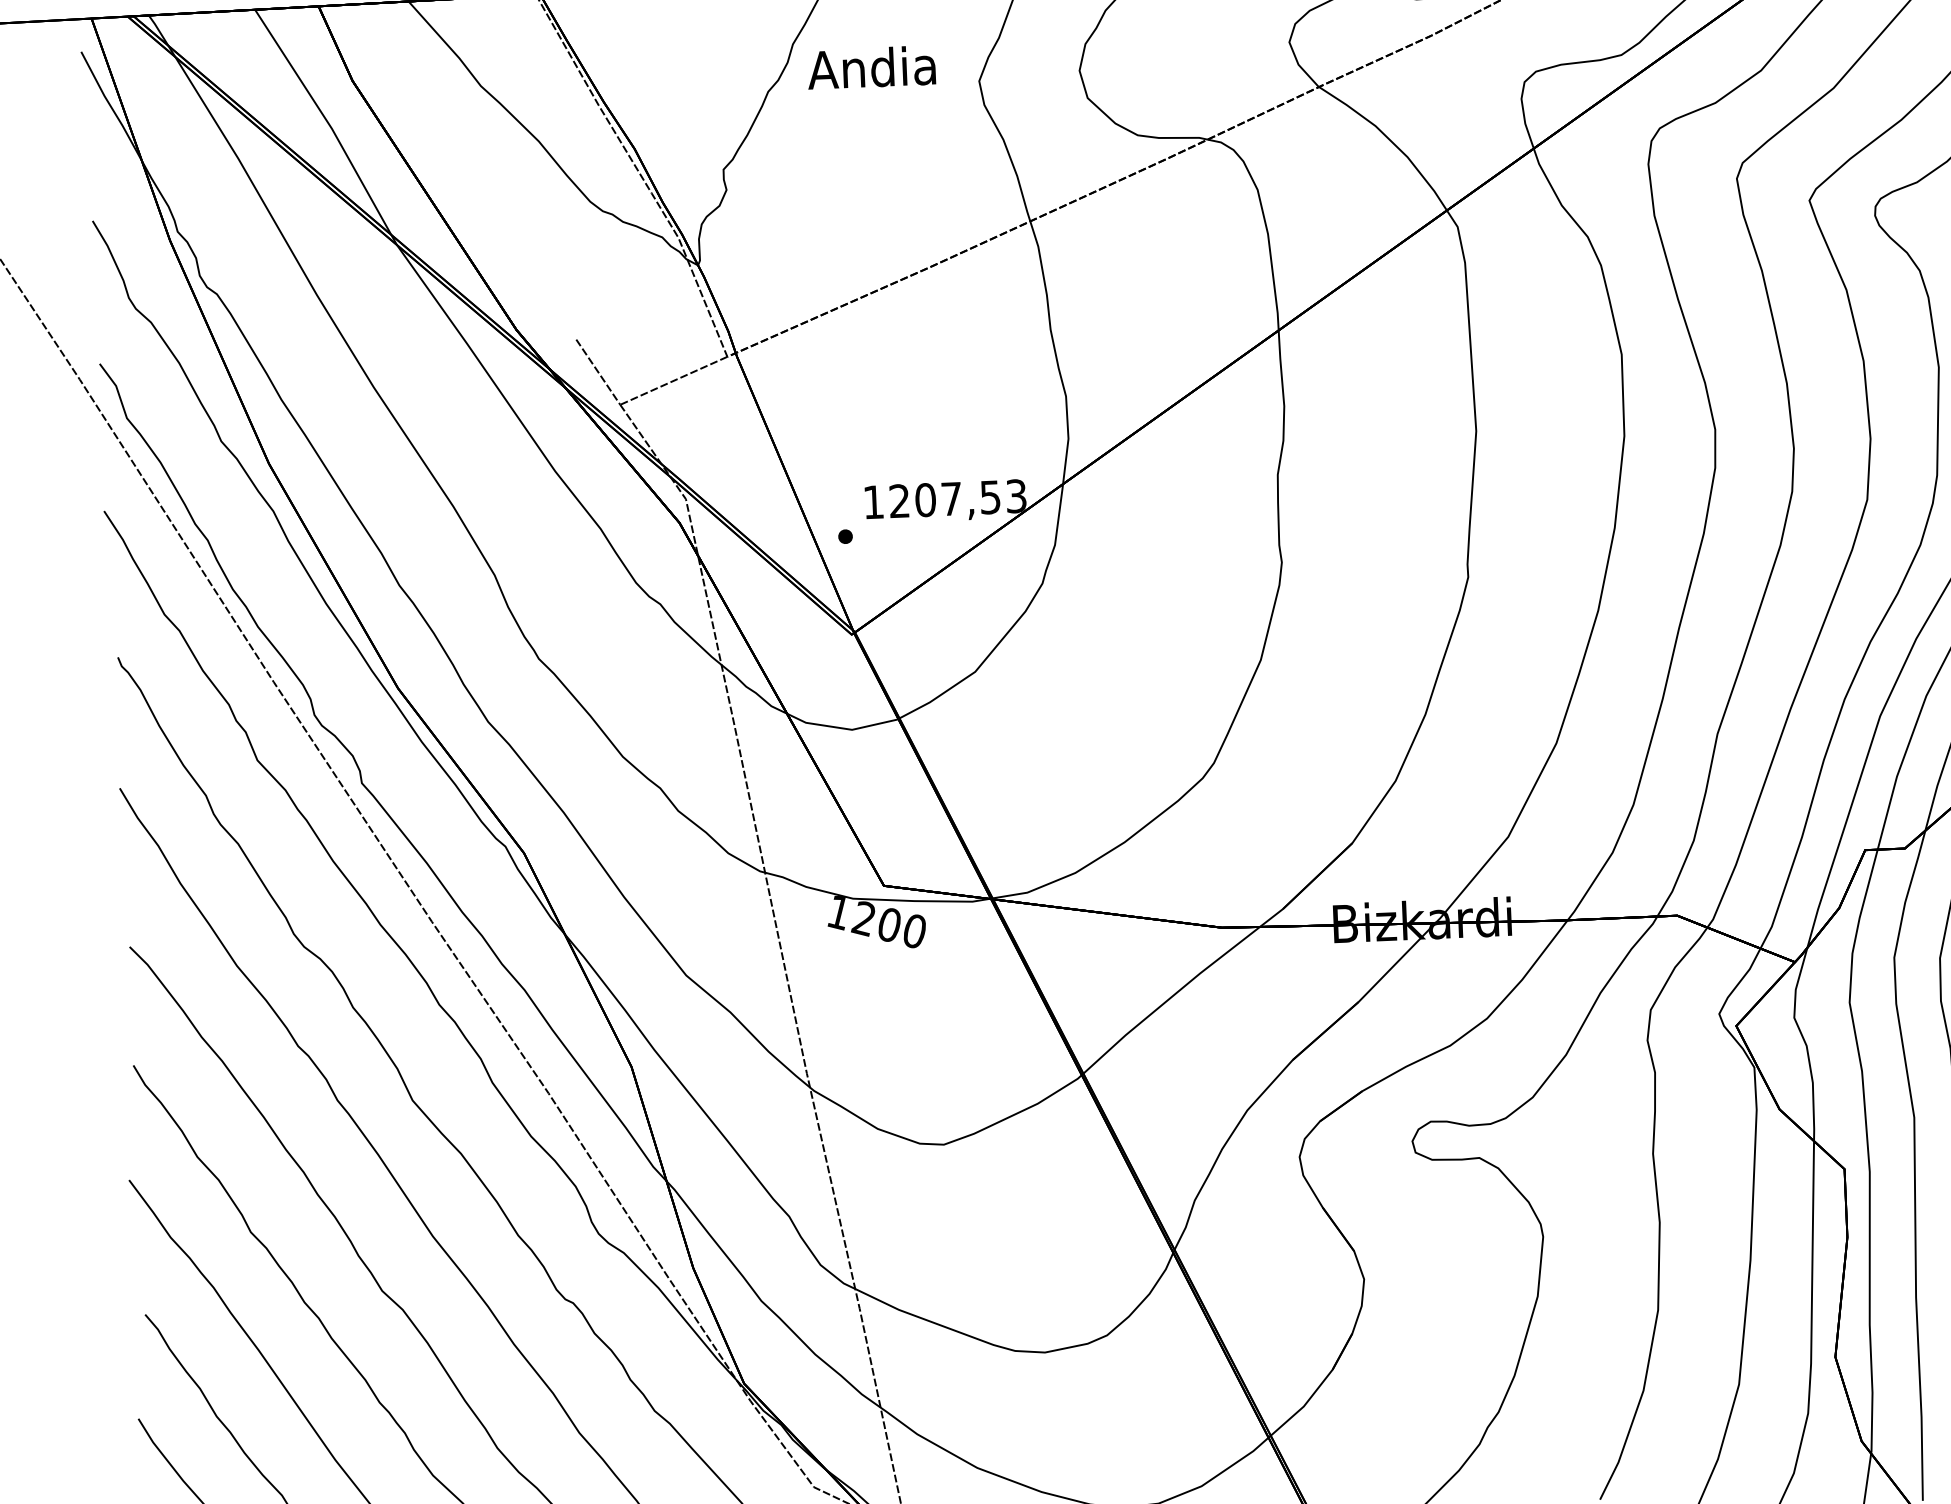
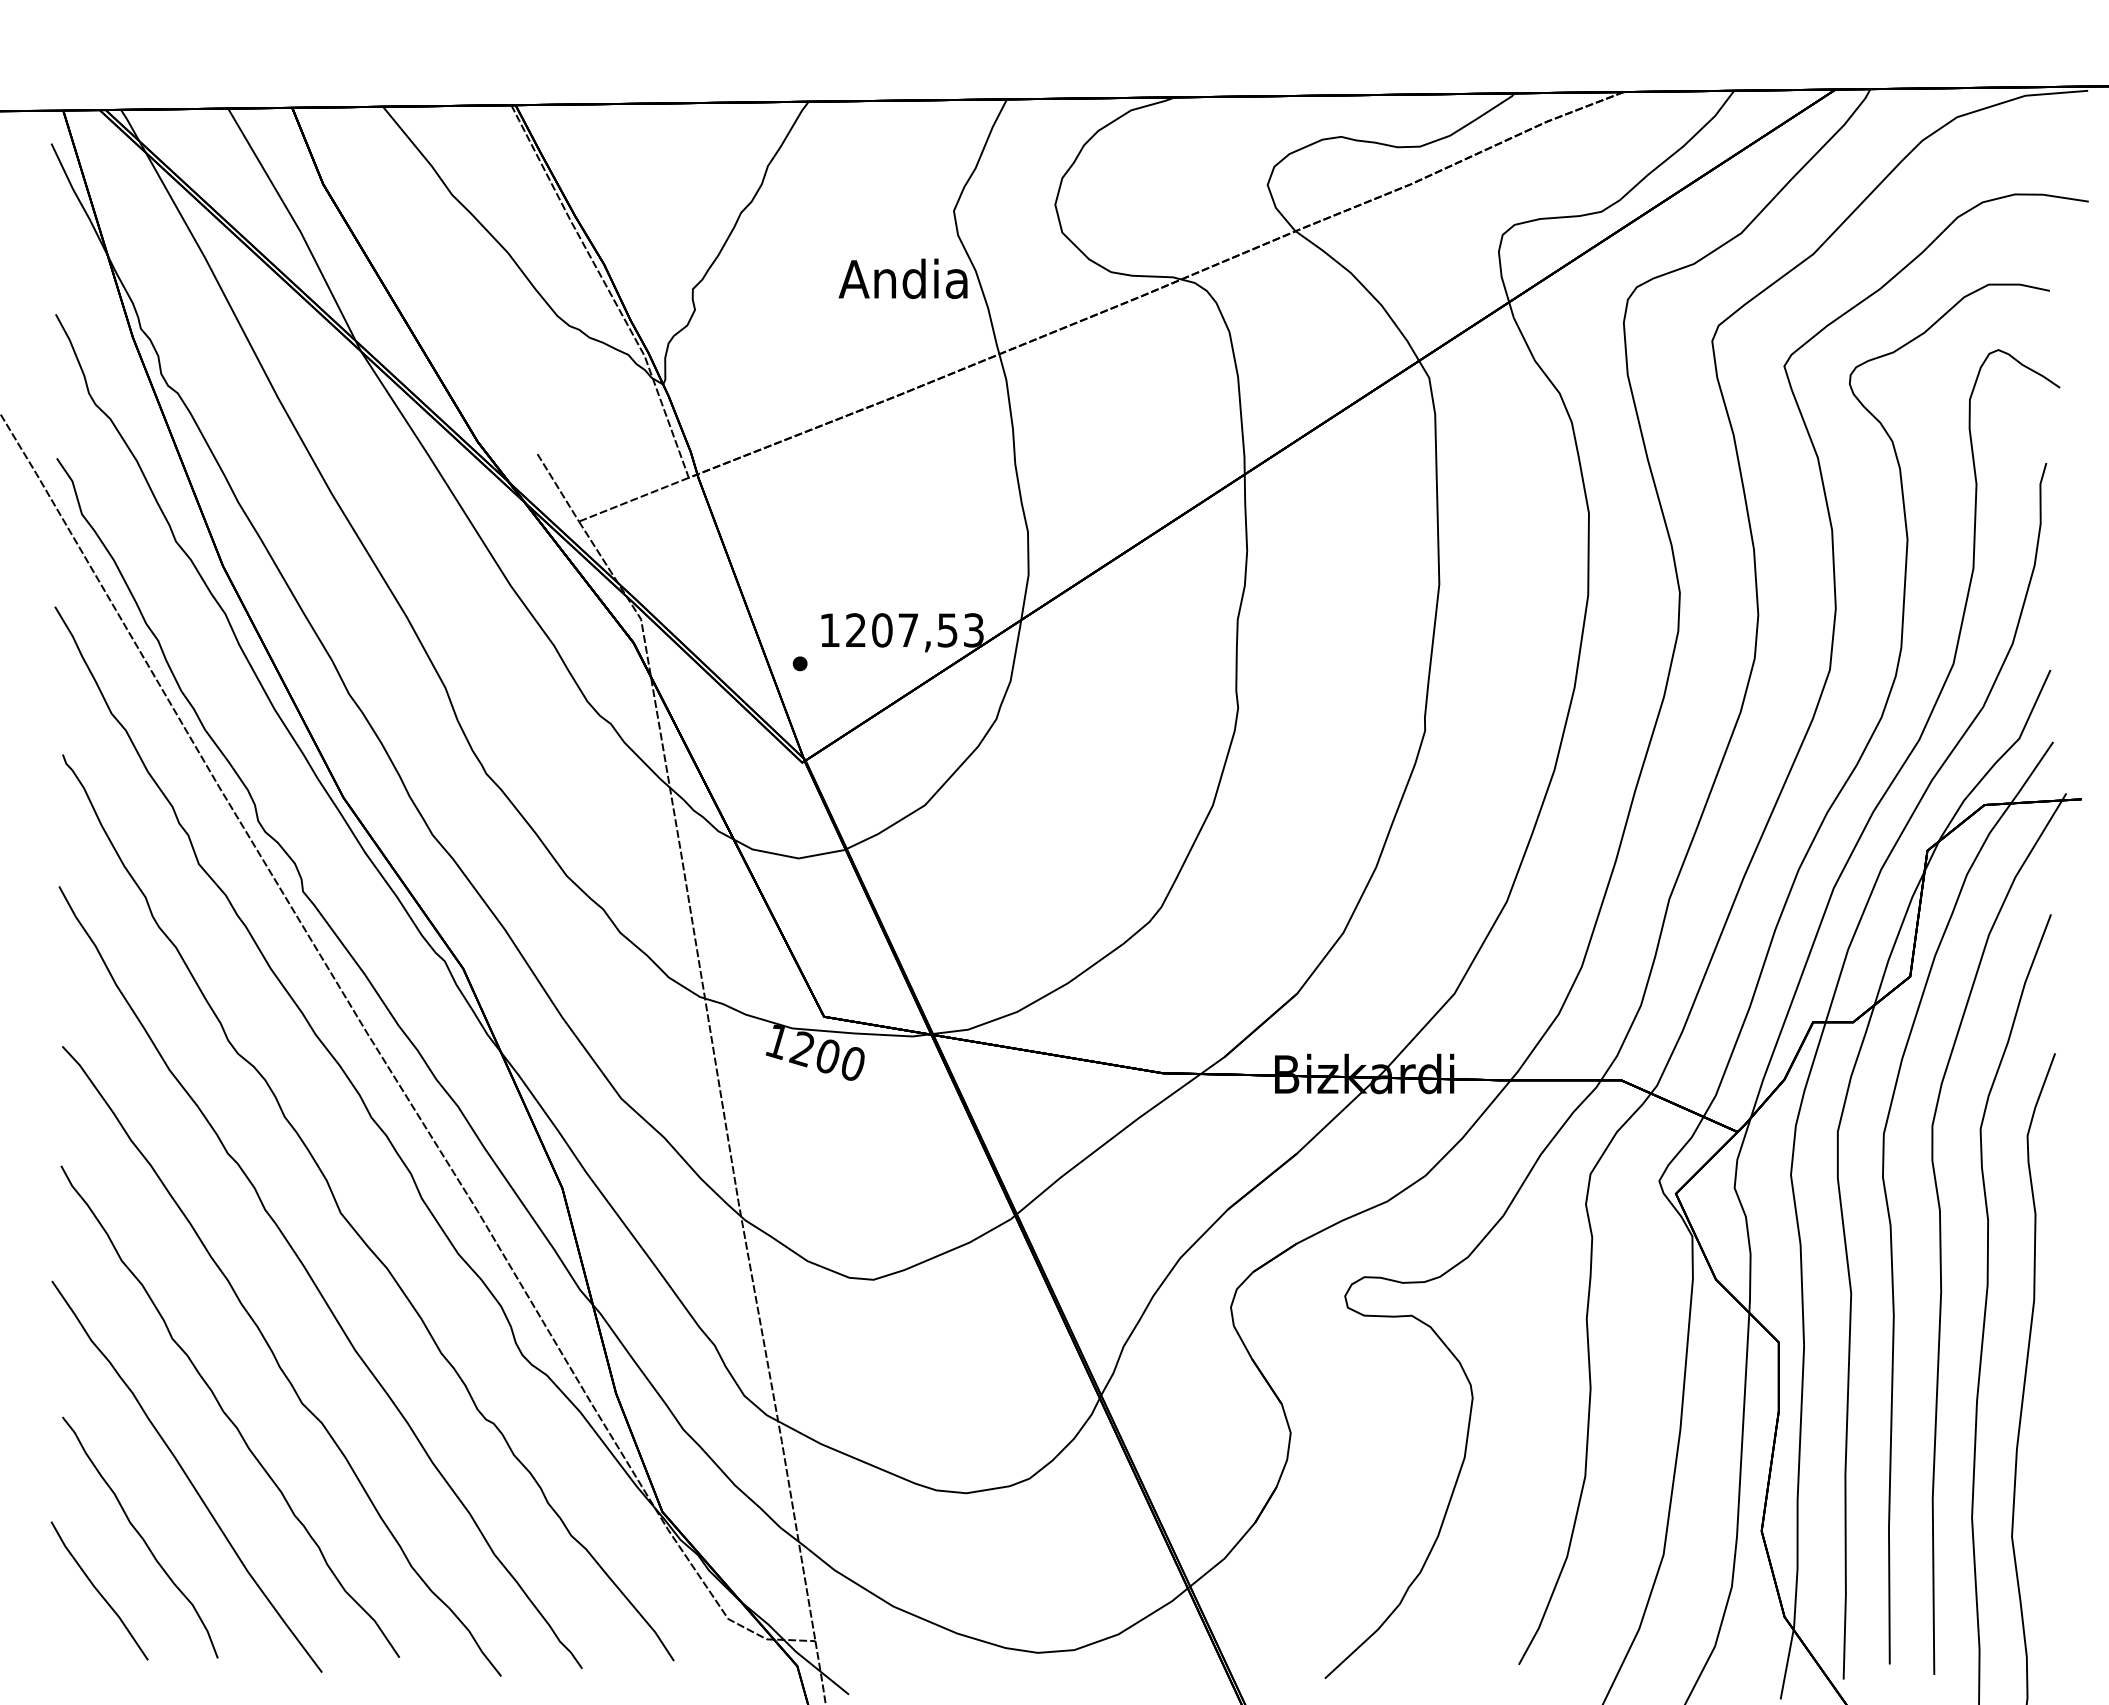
text: (870, 67) -> (902, 278), moved

